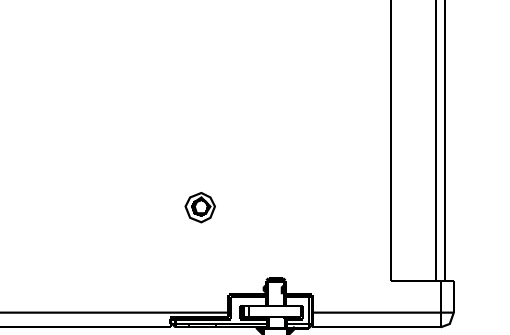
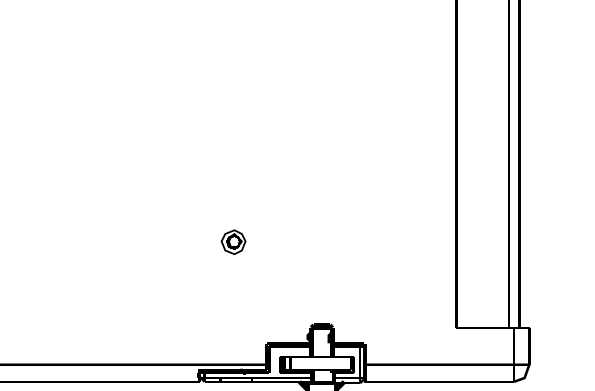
part: (199, 207) -> (232, 242), size x0.7

